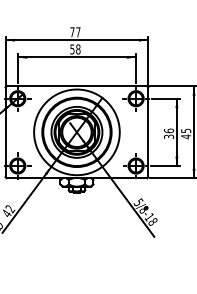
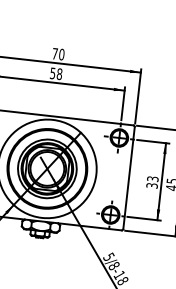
text: (78, 32) -> (61, 54), 77 -> 70
text: (168, 130) -> (152, 178), 36 -> 33

